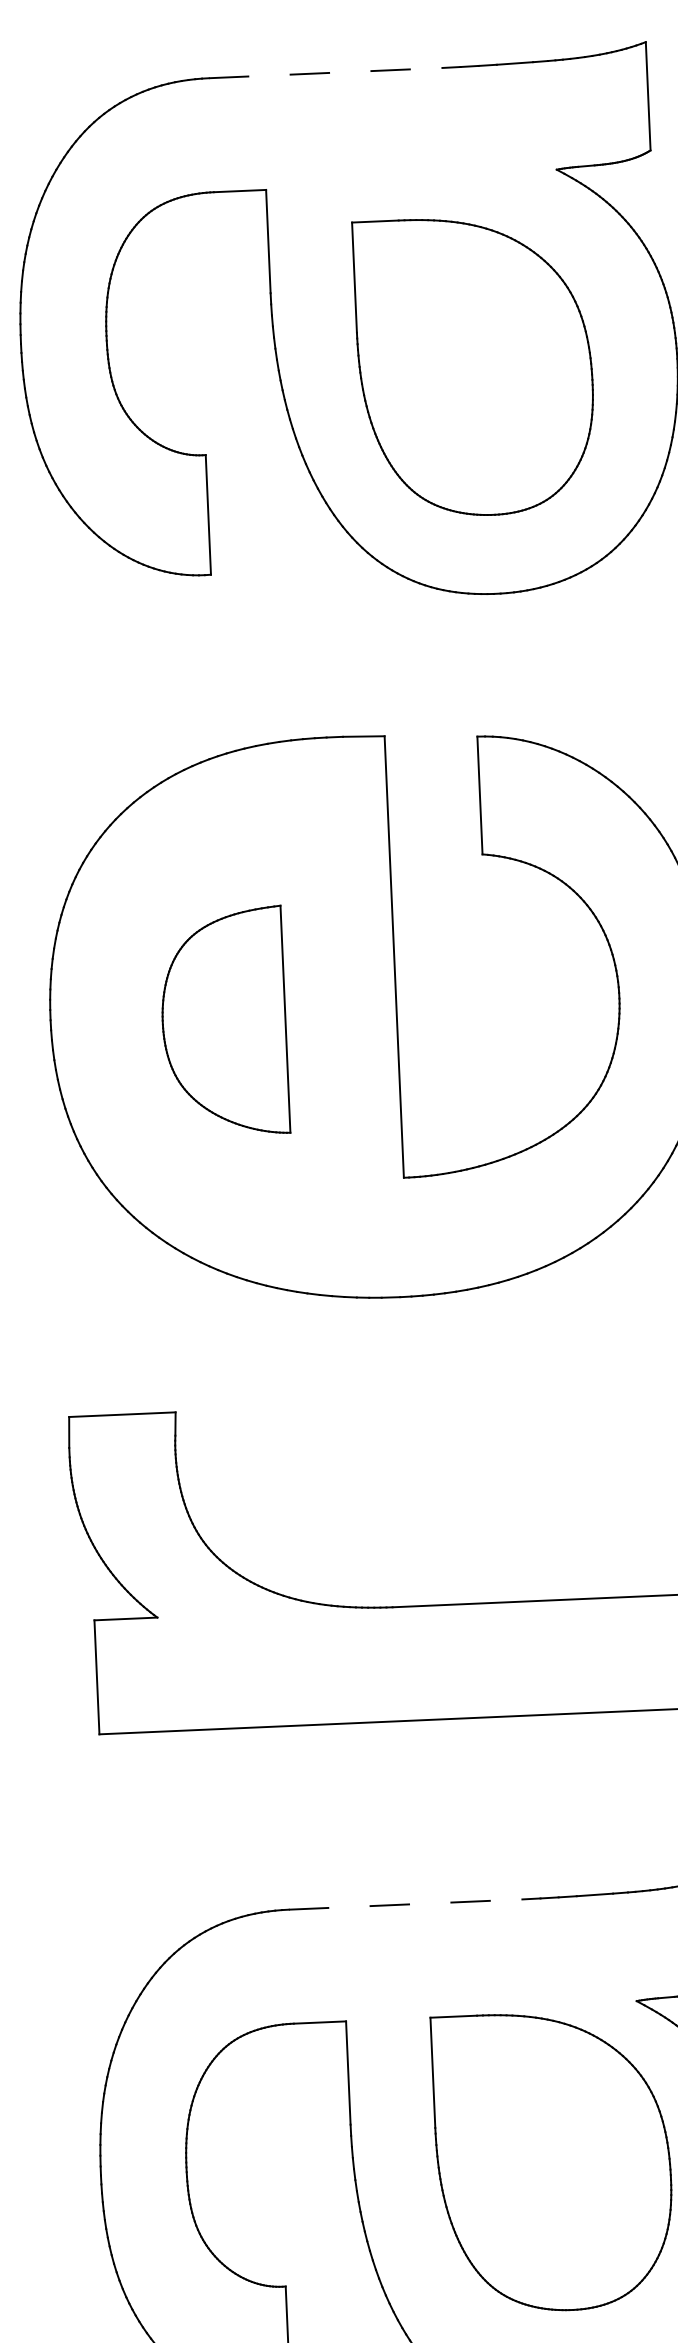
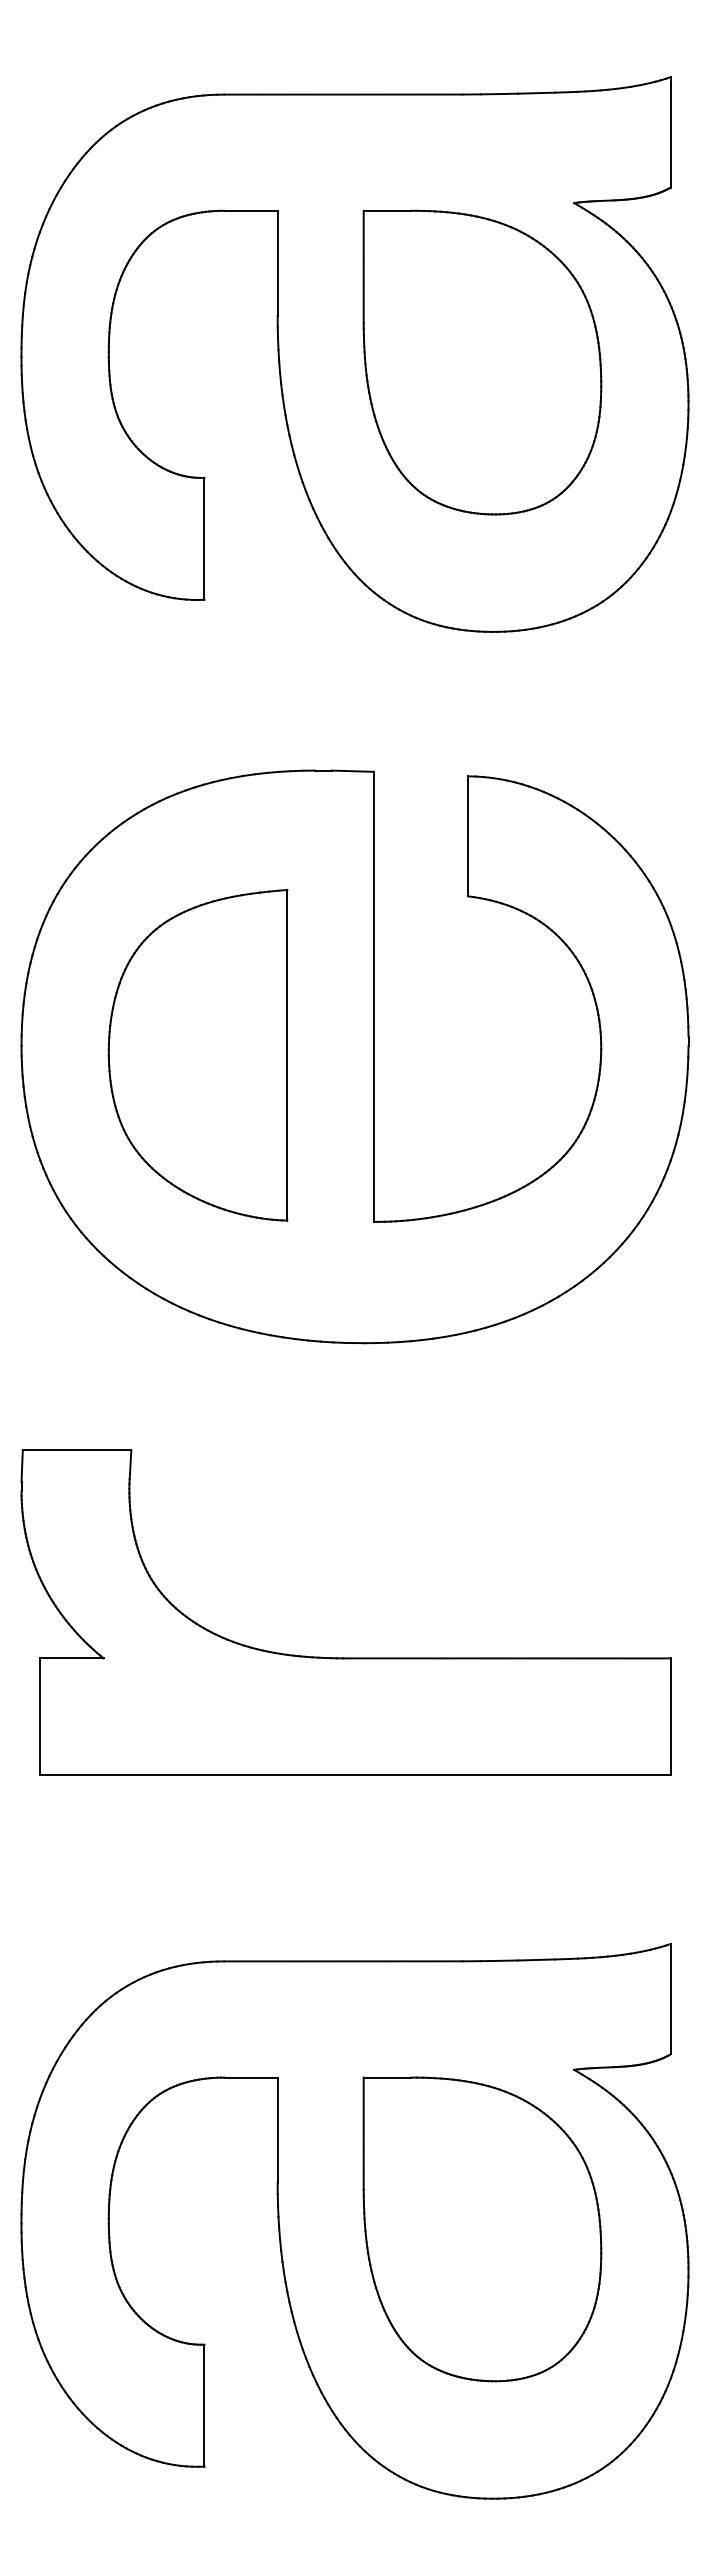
line: (325, 73) -> (343, 94), dashed -> solid
part: (475, 366) -> (482, 362), moved
part: (223, 1022) -> (197, 1055), size x1.43
line: (405, 1904) -> (343, 1961), dashed -> solid

